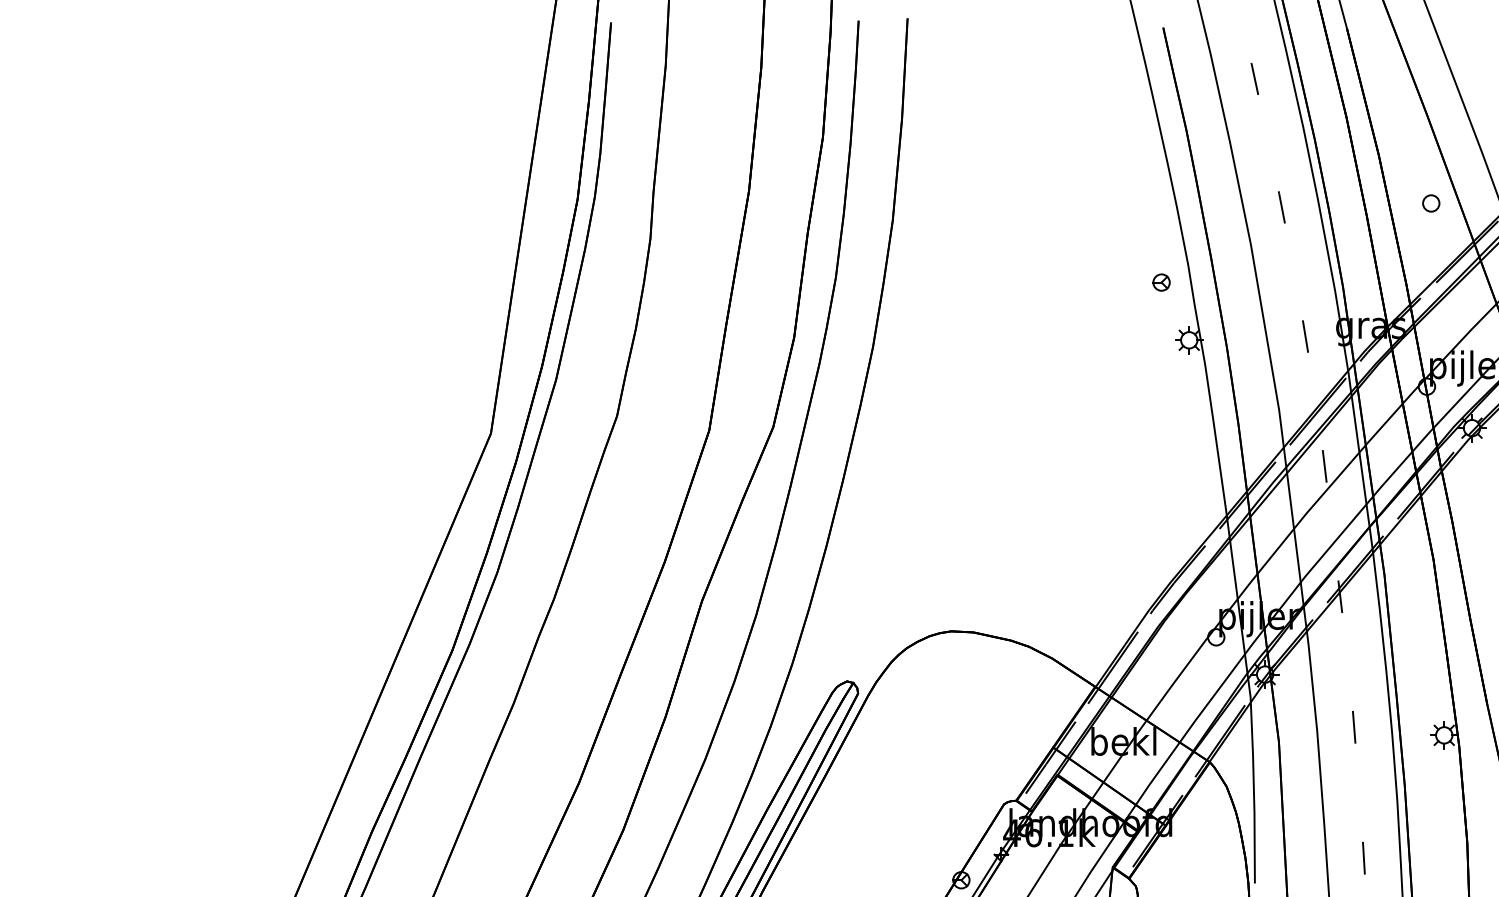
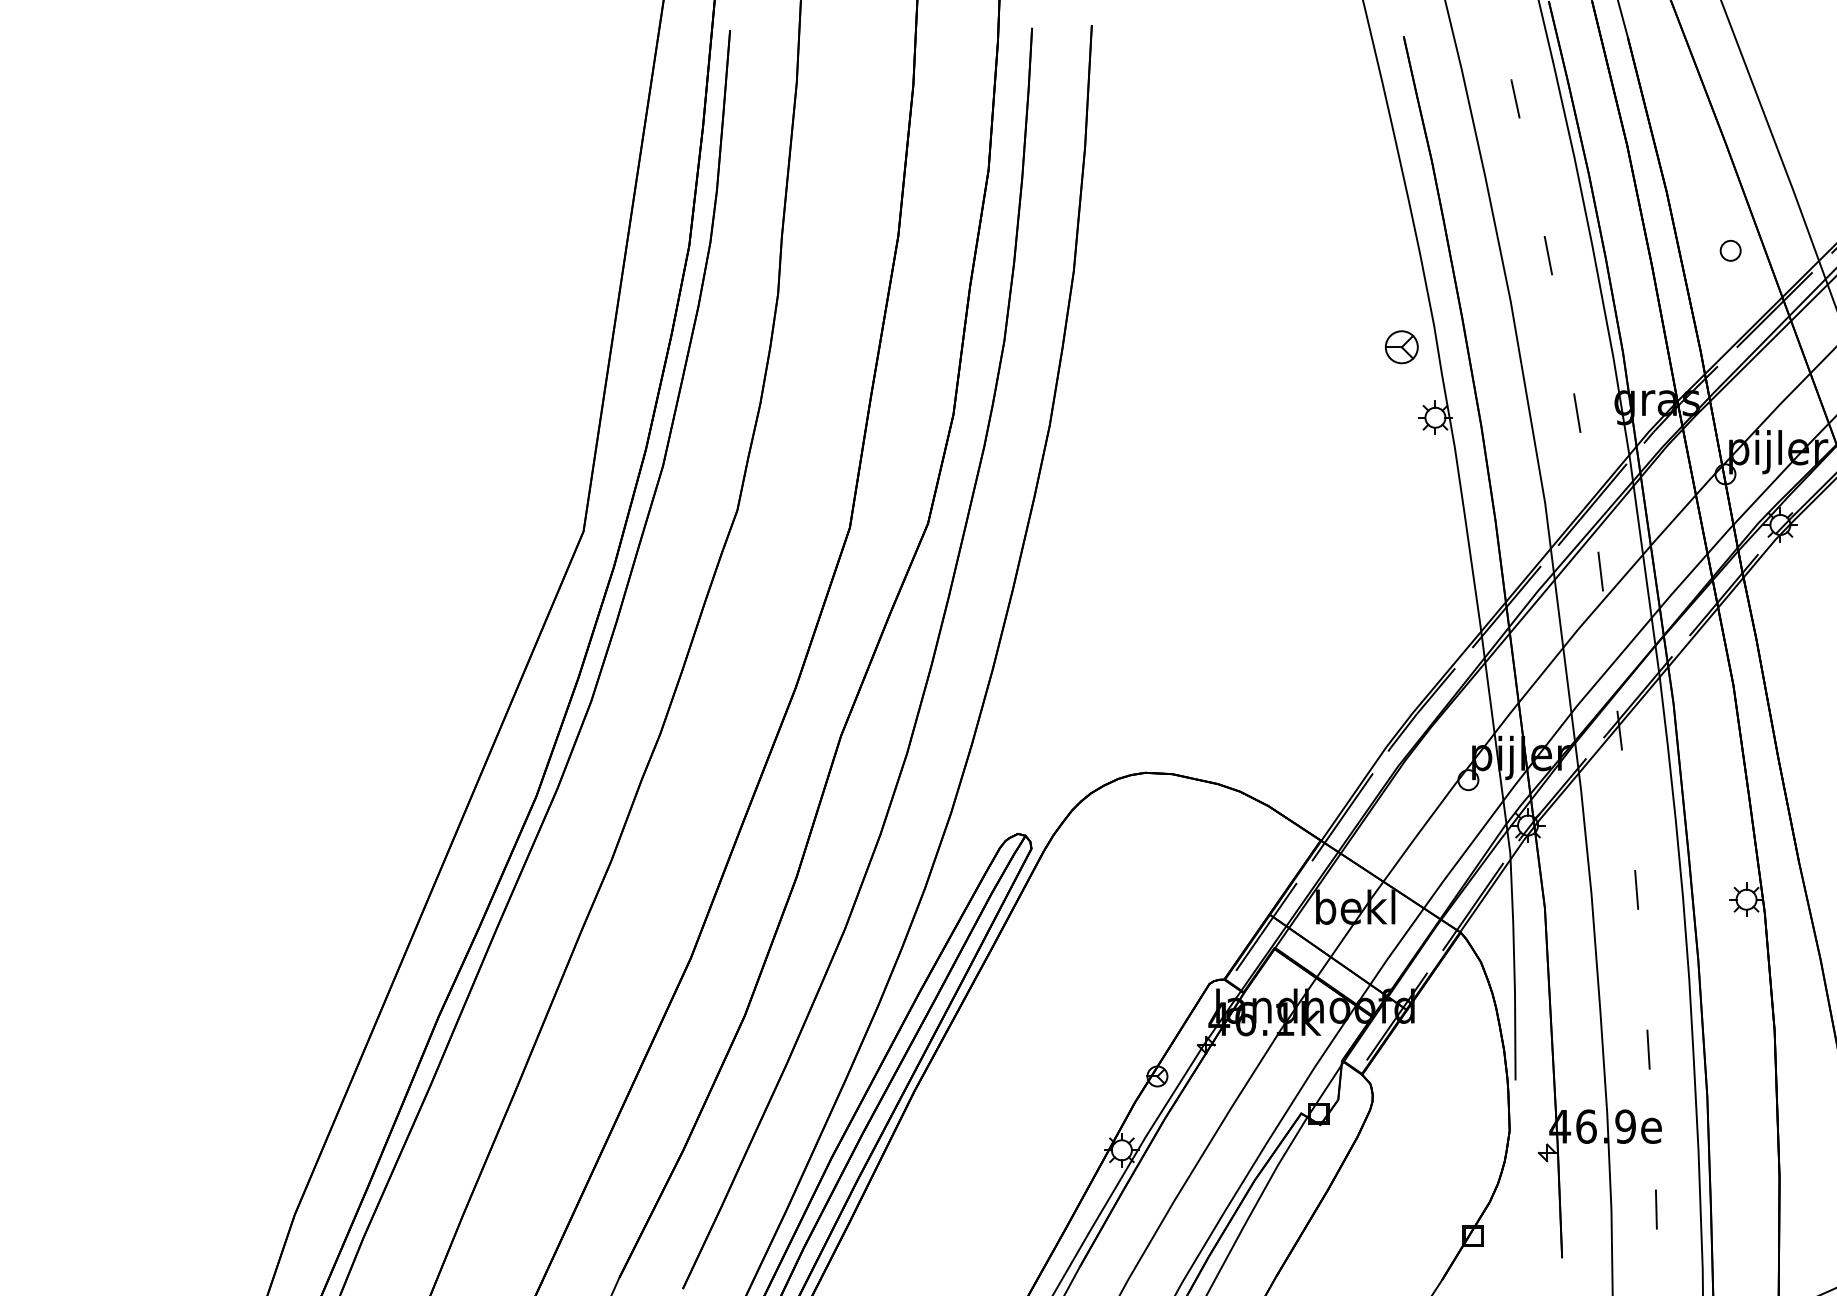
part: (1161, 282) -> (1401, 347), size x1.6

